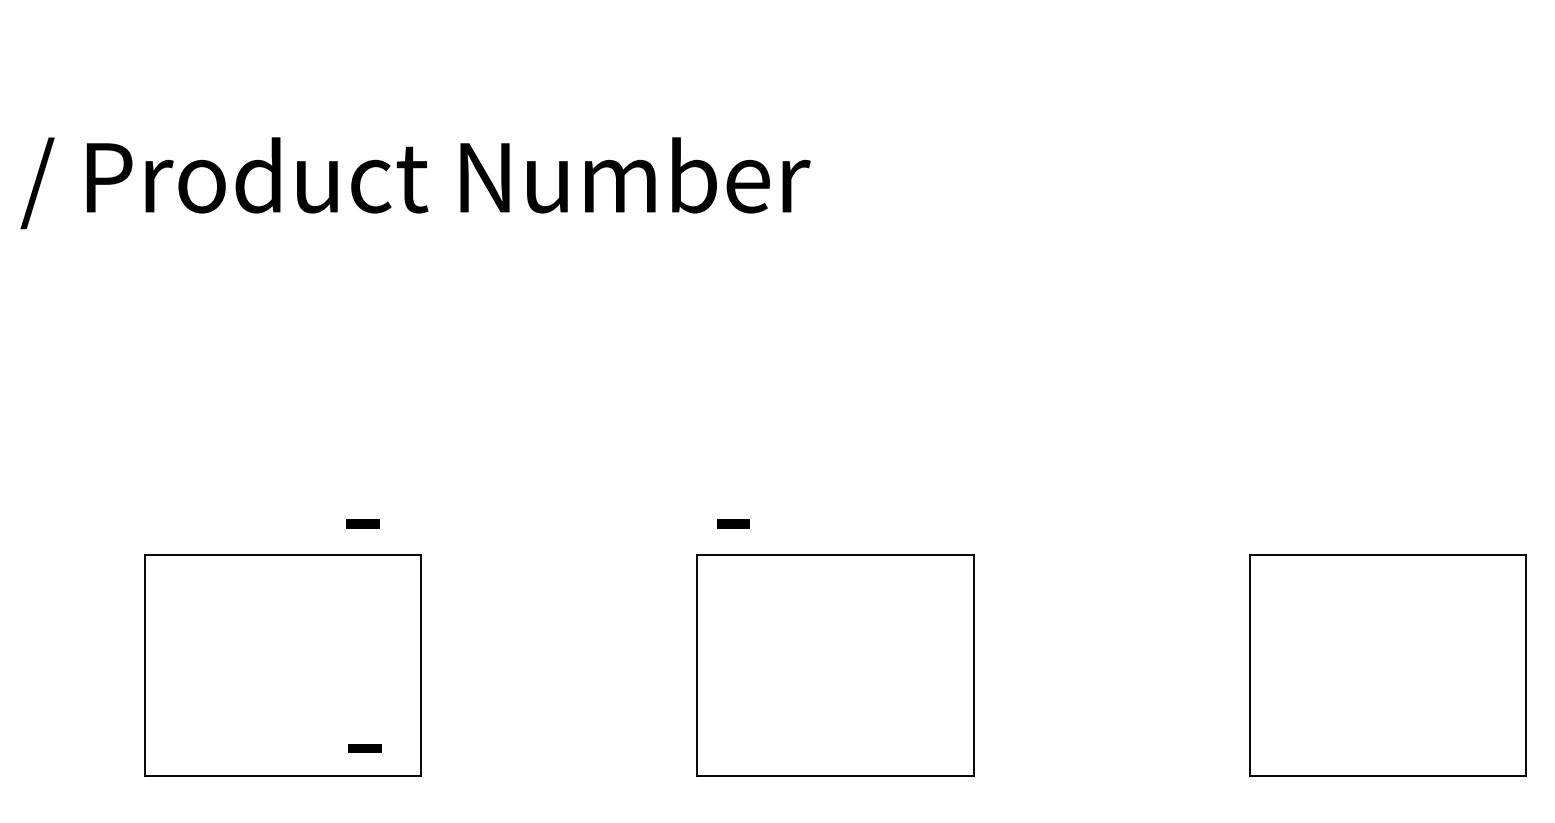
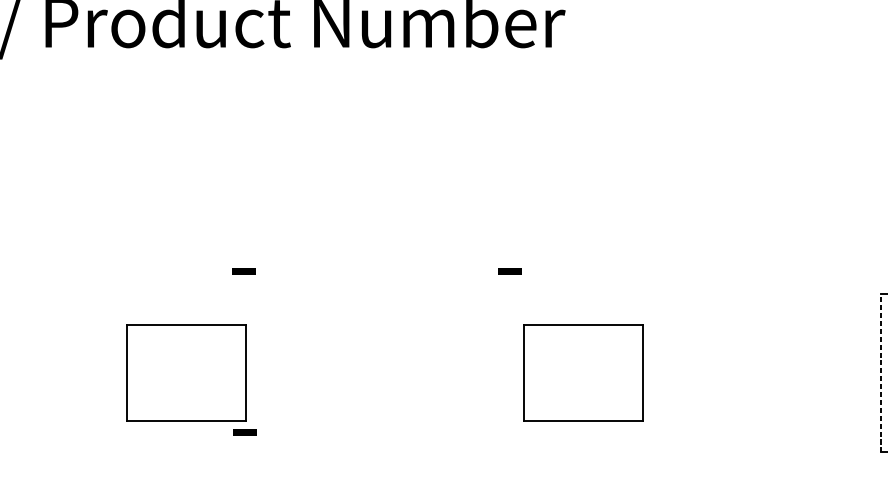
part: (282, 665) -> (186, 373), size x0.6
part: (835, 665) -> (583, 373), size x0.6
line: (1249, 665) -> (881, 373), solid -> dashed

